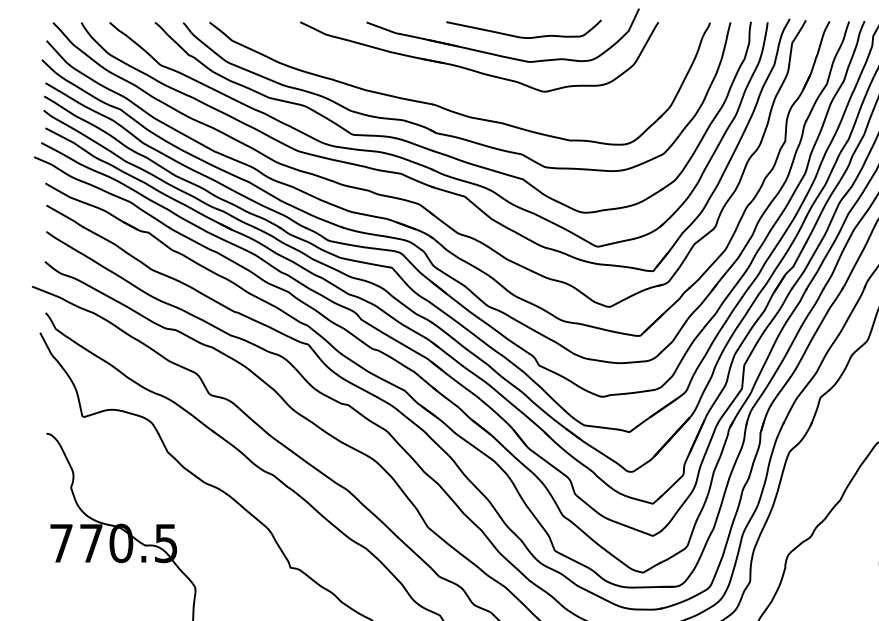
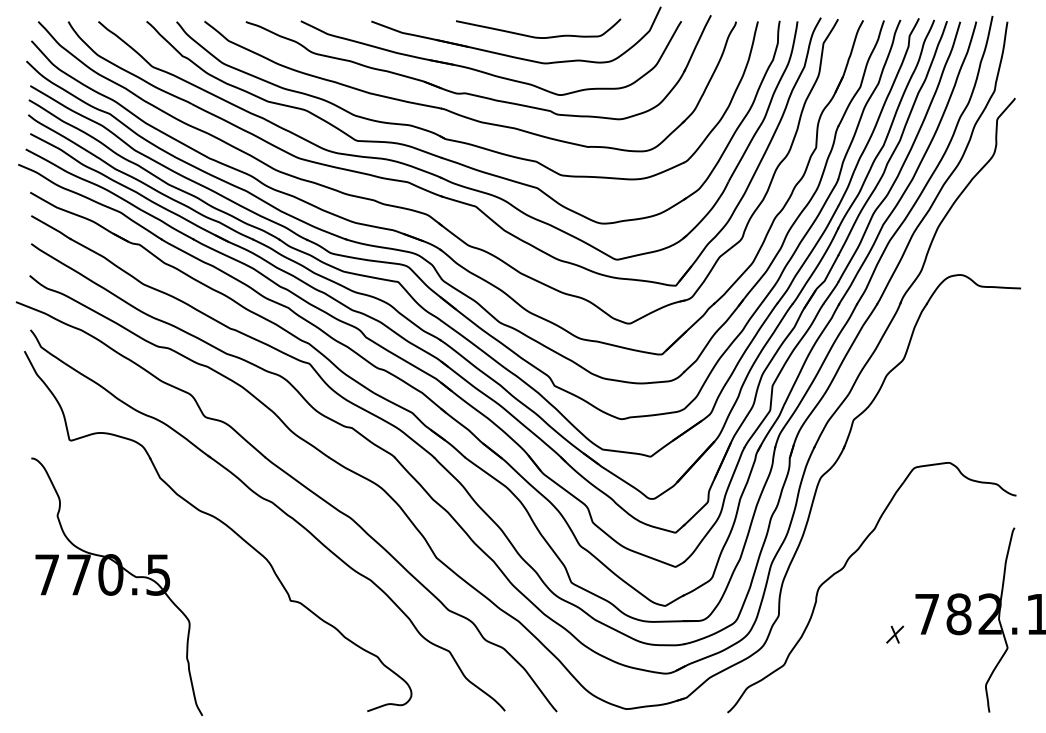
part: (460, 90) -> (471, 93), added
part: (859, 599) -> (895, 634), added

